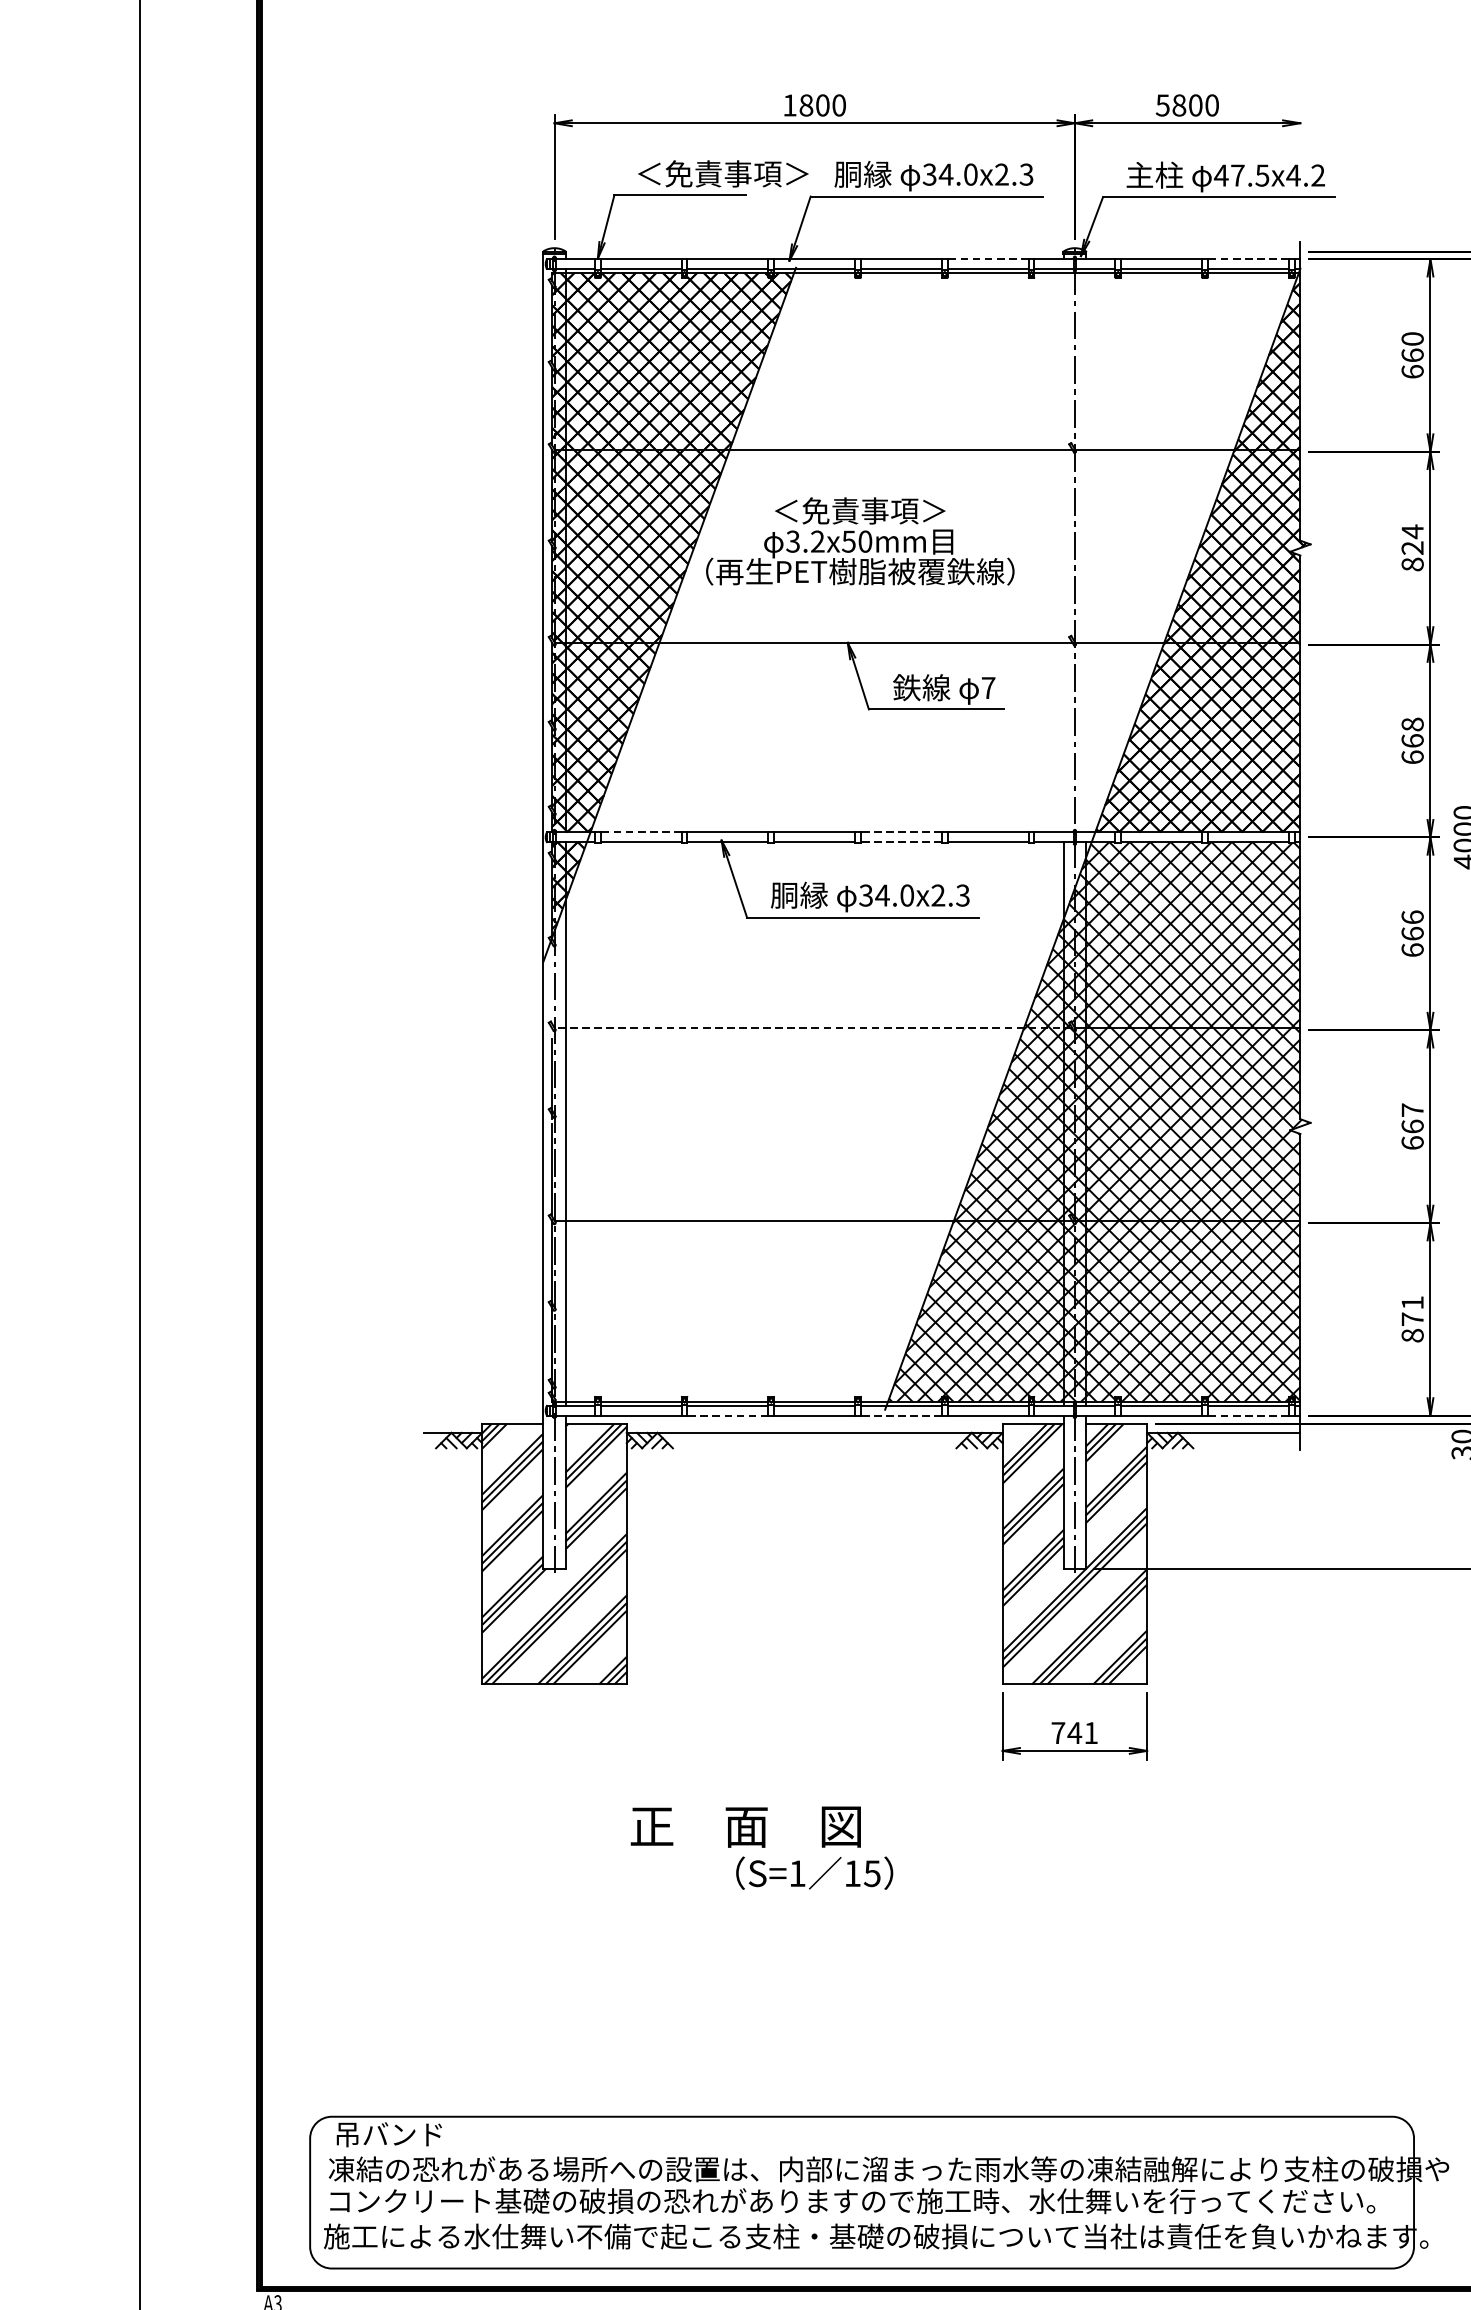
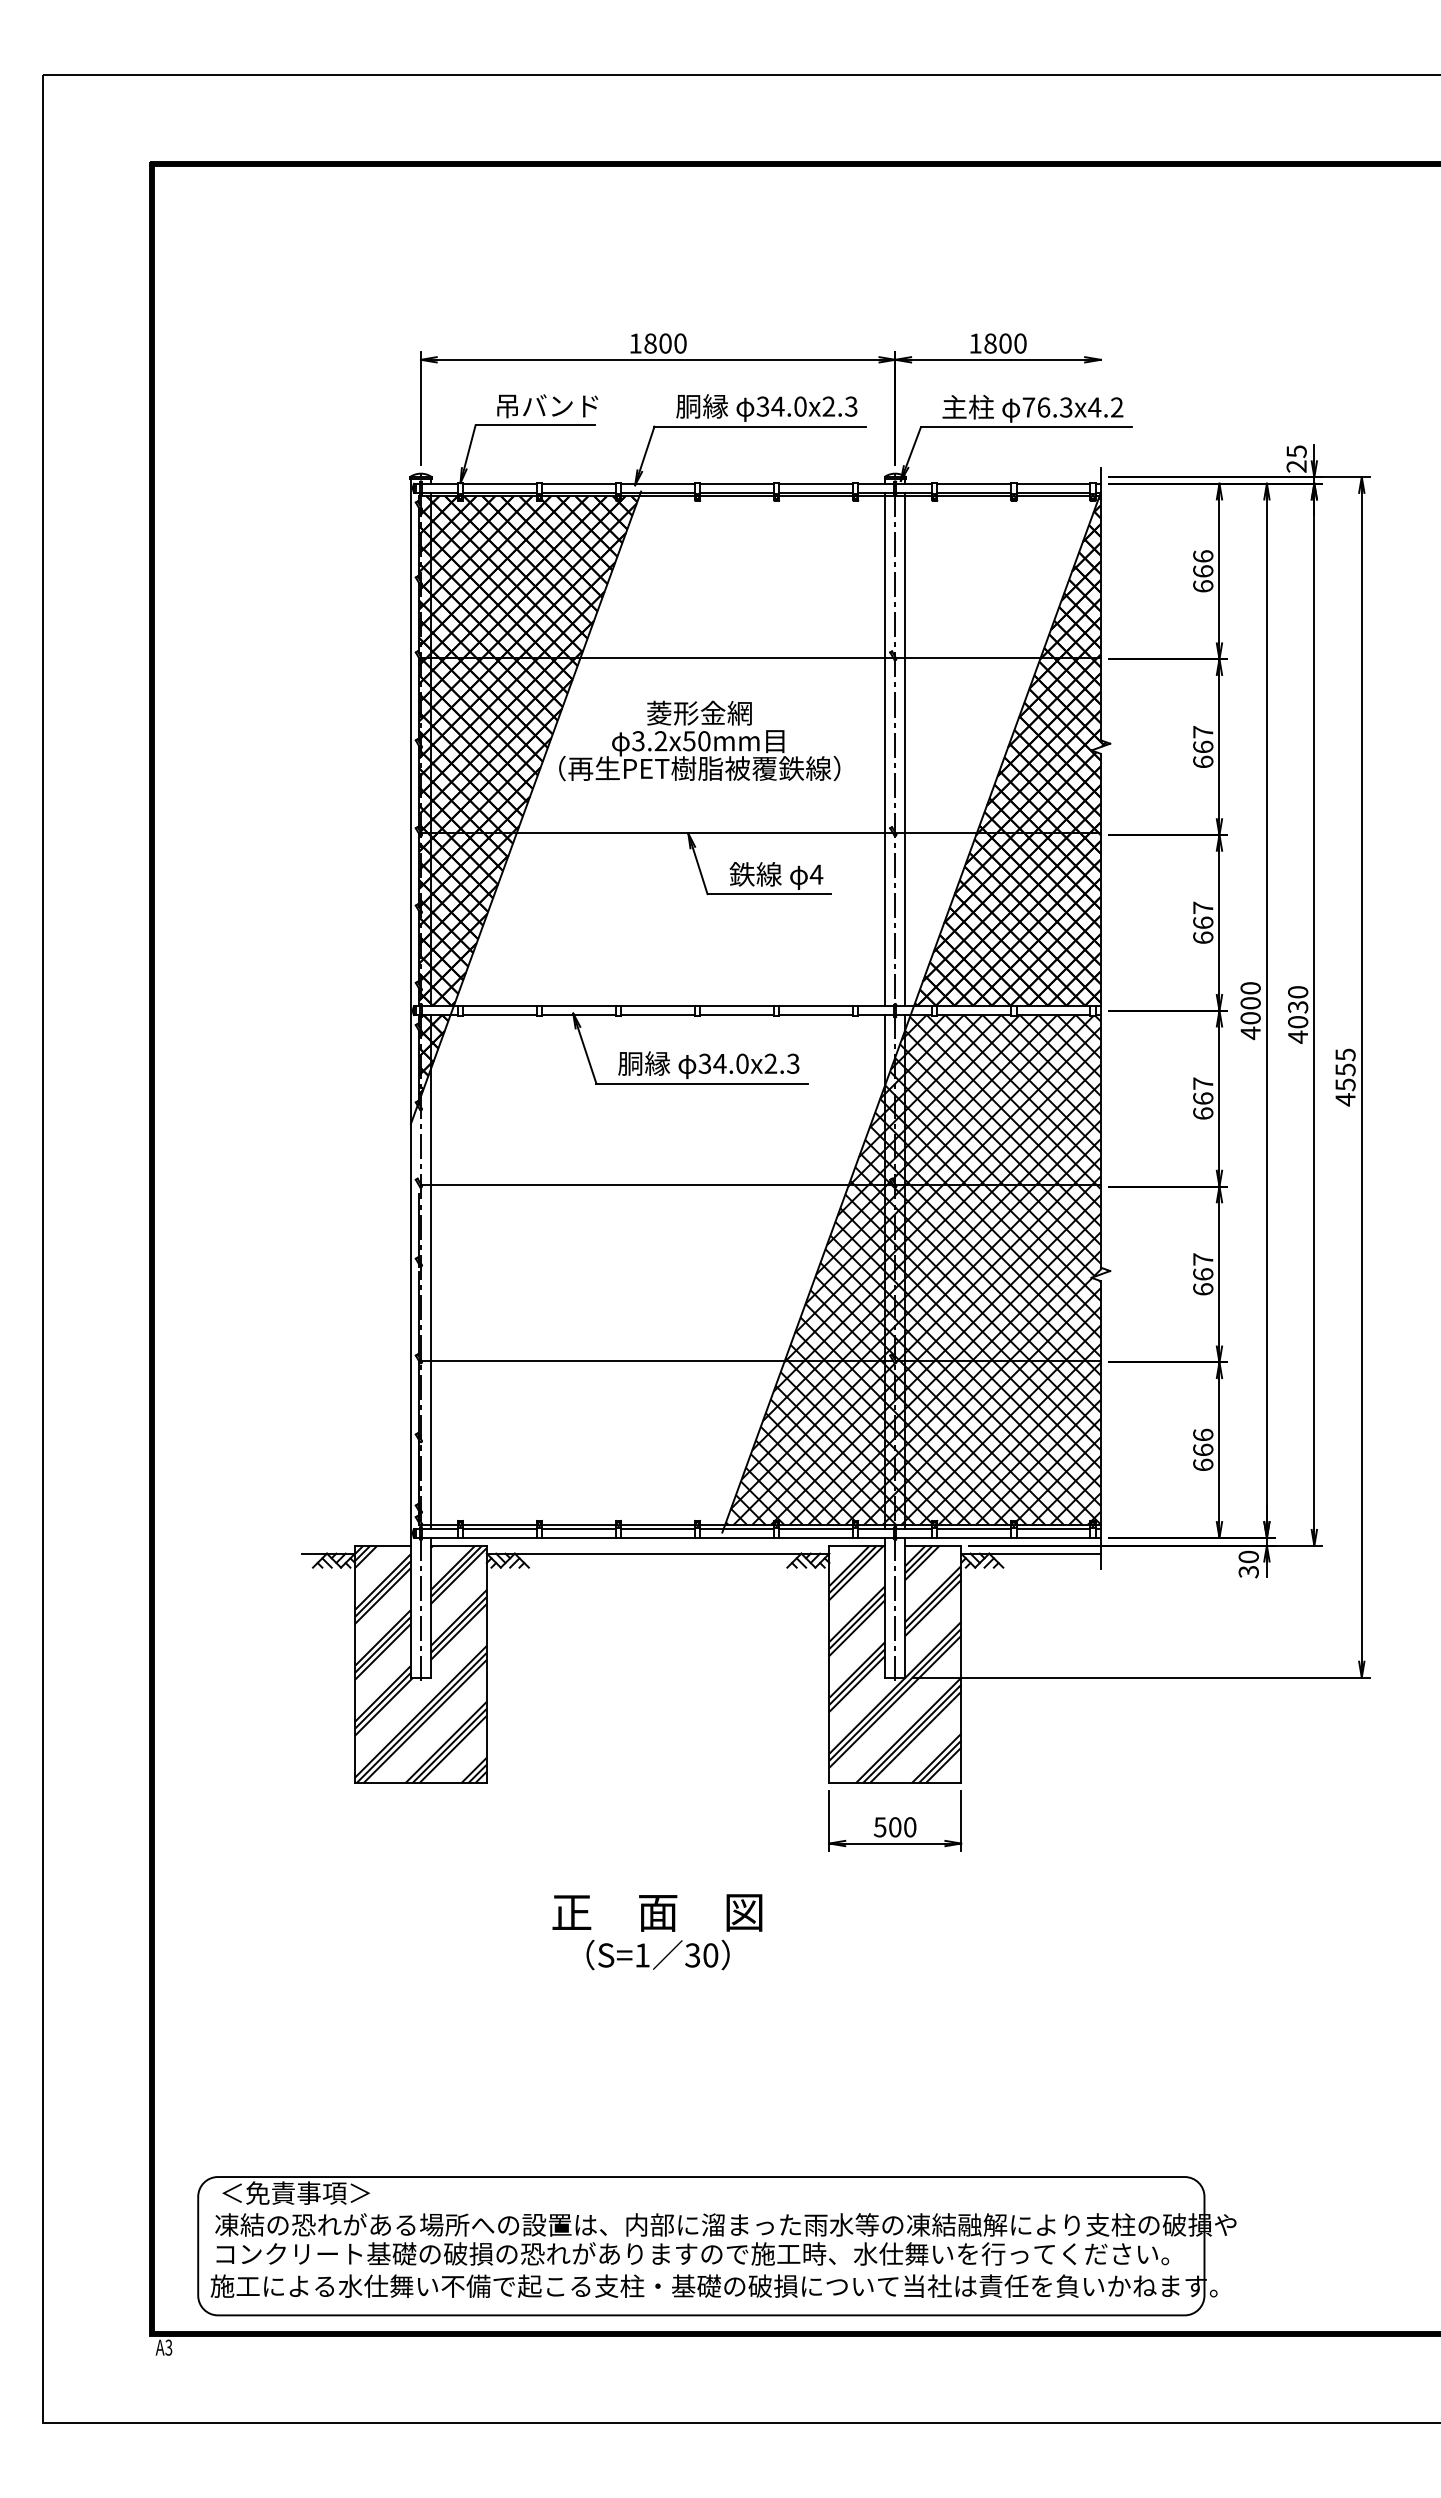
text: (1162, 105) -> (975, 343), 5800 -> 1800
text: (722, 173) -> (574, 405), ＜免責事項＞ -> 吊バンド
text: (1241, 175) -> (1047, 407), 47.5x4.2 -> 76.3x4.2
line: (988, 258) -> (816, 483), dashed -> solid
line: (1248, 258) -> (1053, 483), dashed -> solid
text: (1412, 339) -> (1203, 556), 660 -> 666
text: (860, 510) -> (699, 712), ＜免責事項＞ -> 菱形金網
text: (1412, 547) -> (1203, 746), 824 -> 667
line: (1064, 550) -> (885, 749), added
line: (1086, 550) -> (905, 749), added
text: (988, 687) -> (816, 874), 7 -> 4
text: (1412, 724) -> (1203, 907), 668 -> 667
line: (641, 832) -> (500, 1006), dashed -> solid
line: (901, 832) -> (737, 1006), dashed -> solid
line: (901, 842) -> (737, 1015), dashed -> solid
text: (1412, 917) -> (1203, 1083), 666 -> 667
line: (813, 1027) -> (657, 1184), dashed -> solid
text: (1412, 1318) -> (1203, 1449), 871 -> 666
line: (728, 1415) -> (579, 1537), dashed -> solid
line: (901, 1415) -> (737, 1537), dashed -> solid
line: (1248, 1415) -> (1053, 1537), dashed -> solid
text: (1073, 1733) -> (894, 1827), 741 -> 500
text: (745, 1826) -> (657, 1912), moved
text: (862, 1873) -> (701, 1955), 15 -> 30
text: (417, 2133) -> (296, 2192), 吊バンド -> ＜免責事項＞

